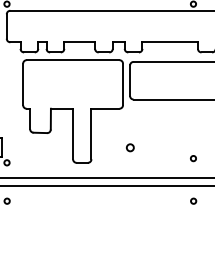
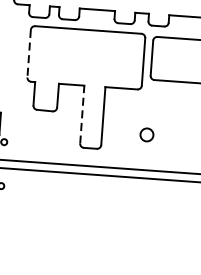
line: (23, 84) -> (29, 53), solid -> dashed
line: (73, 133) -> (82, 114), solid -> dashed
circle: (129, 147) -> (145, 134), size x1.6

